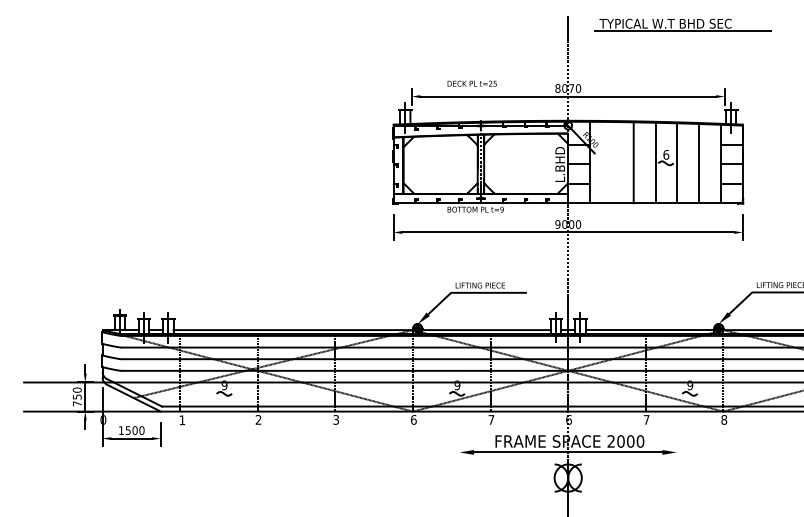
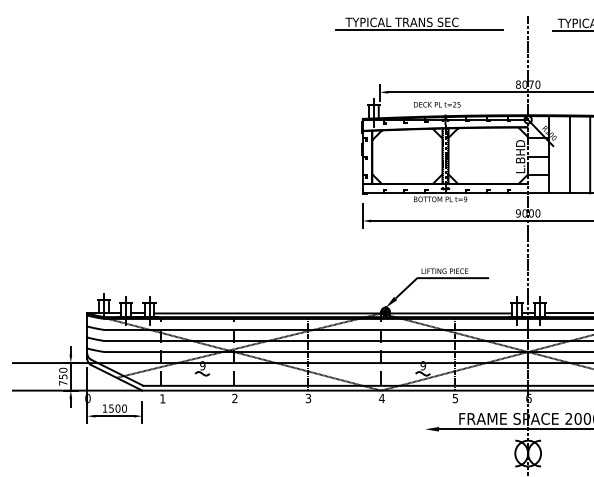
part: (453, 23) -> (419, 23), added
text: (471, 83) -> (436, 104), moved
line: (611, 162) -> (569, 154), added
text: (413, 419) -> (381, 398), 6 -> 4
text: (491, 419) -> (455, 398), 7 -> 5

